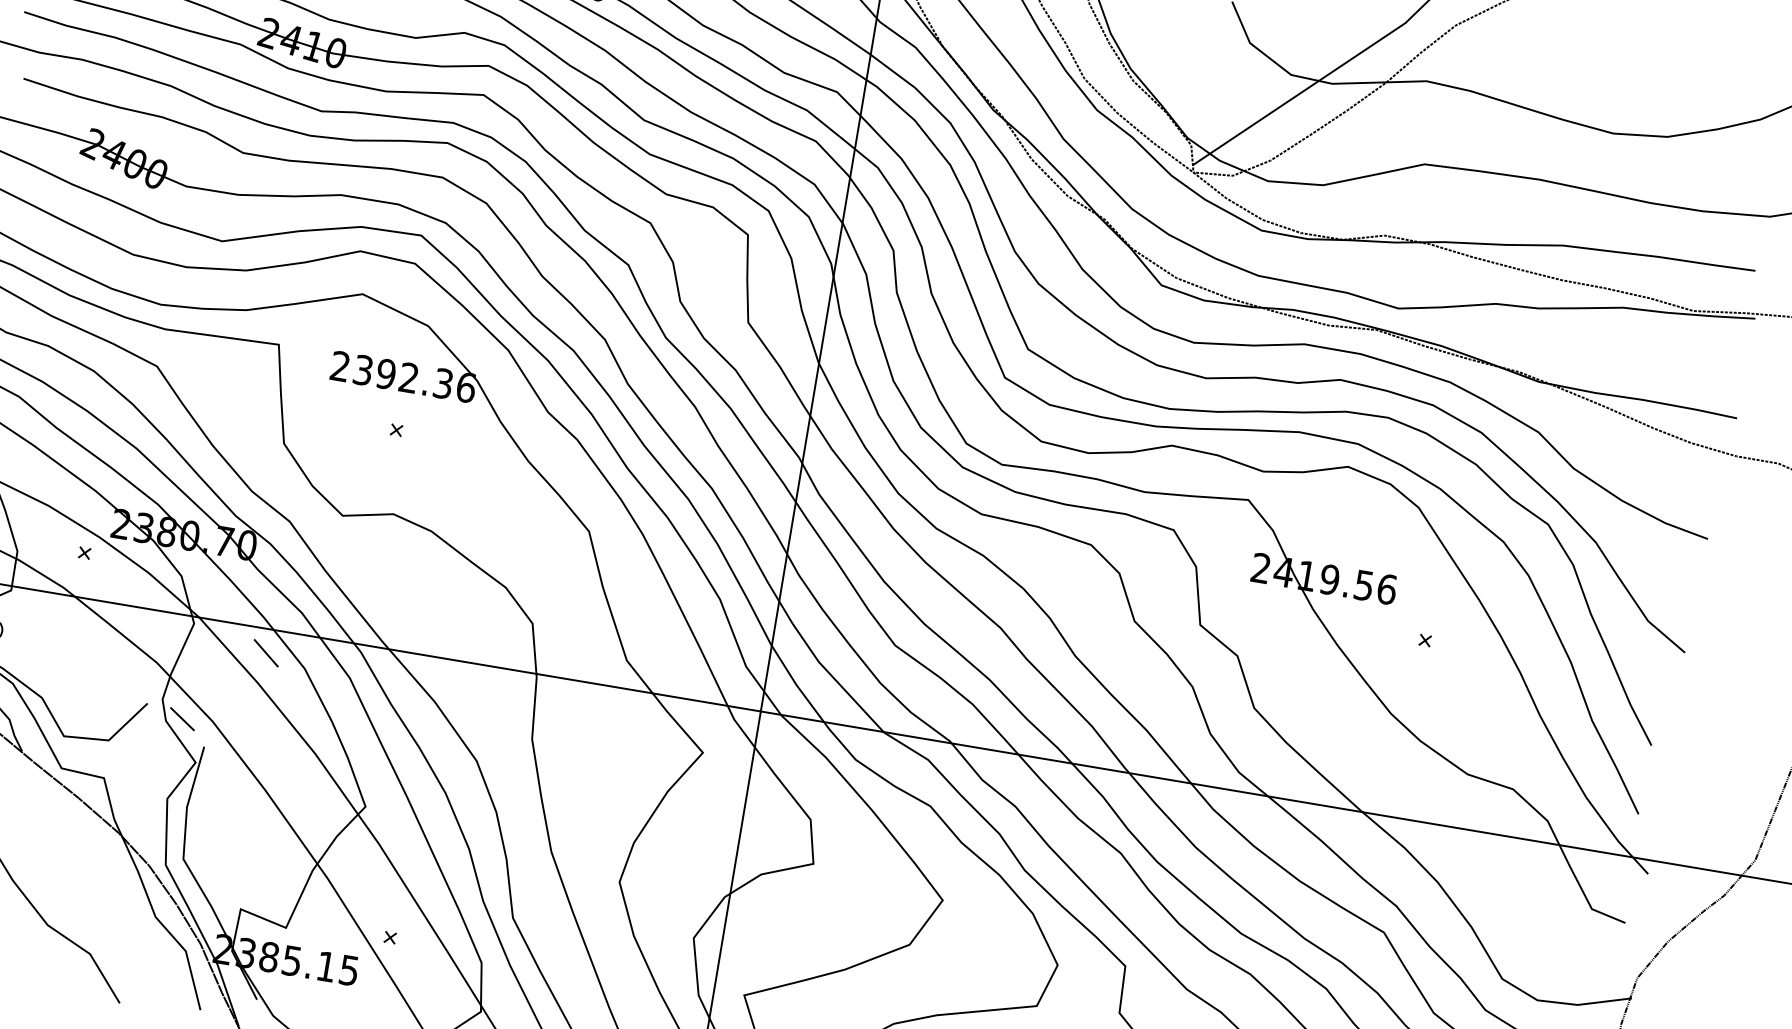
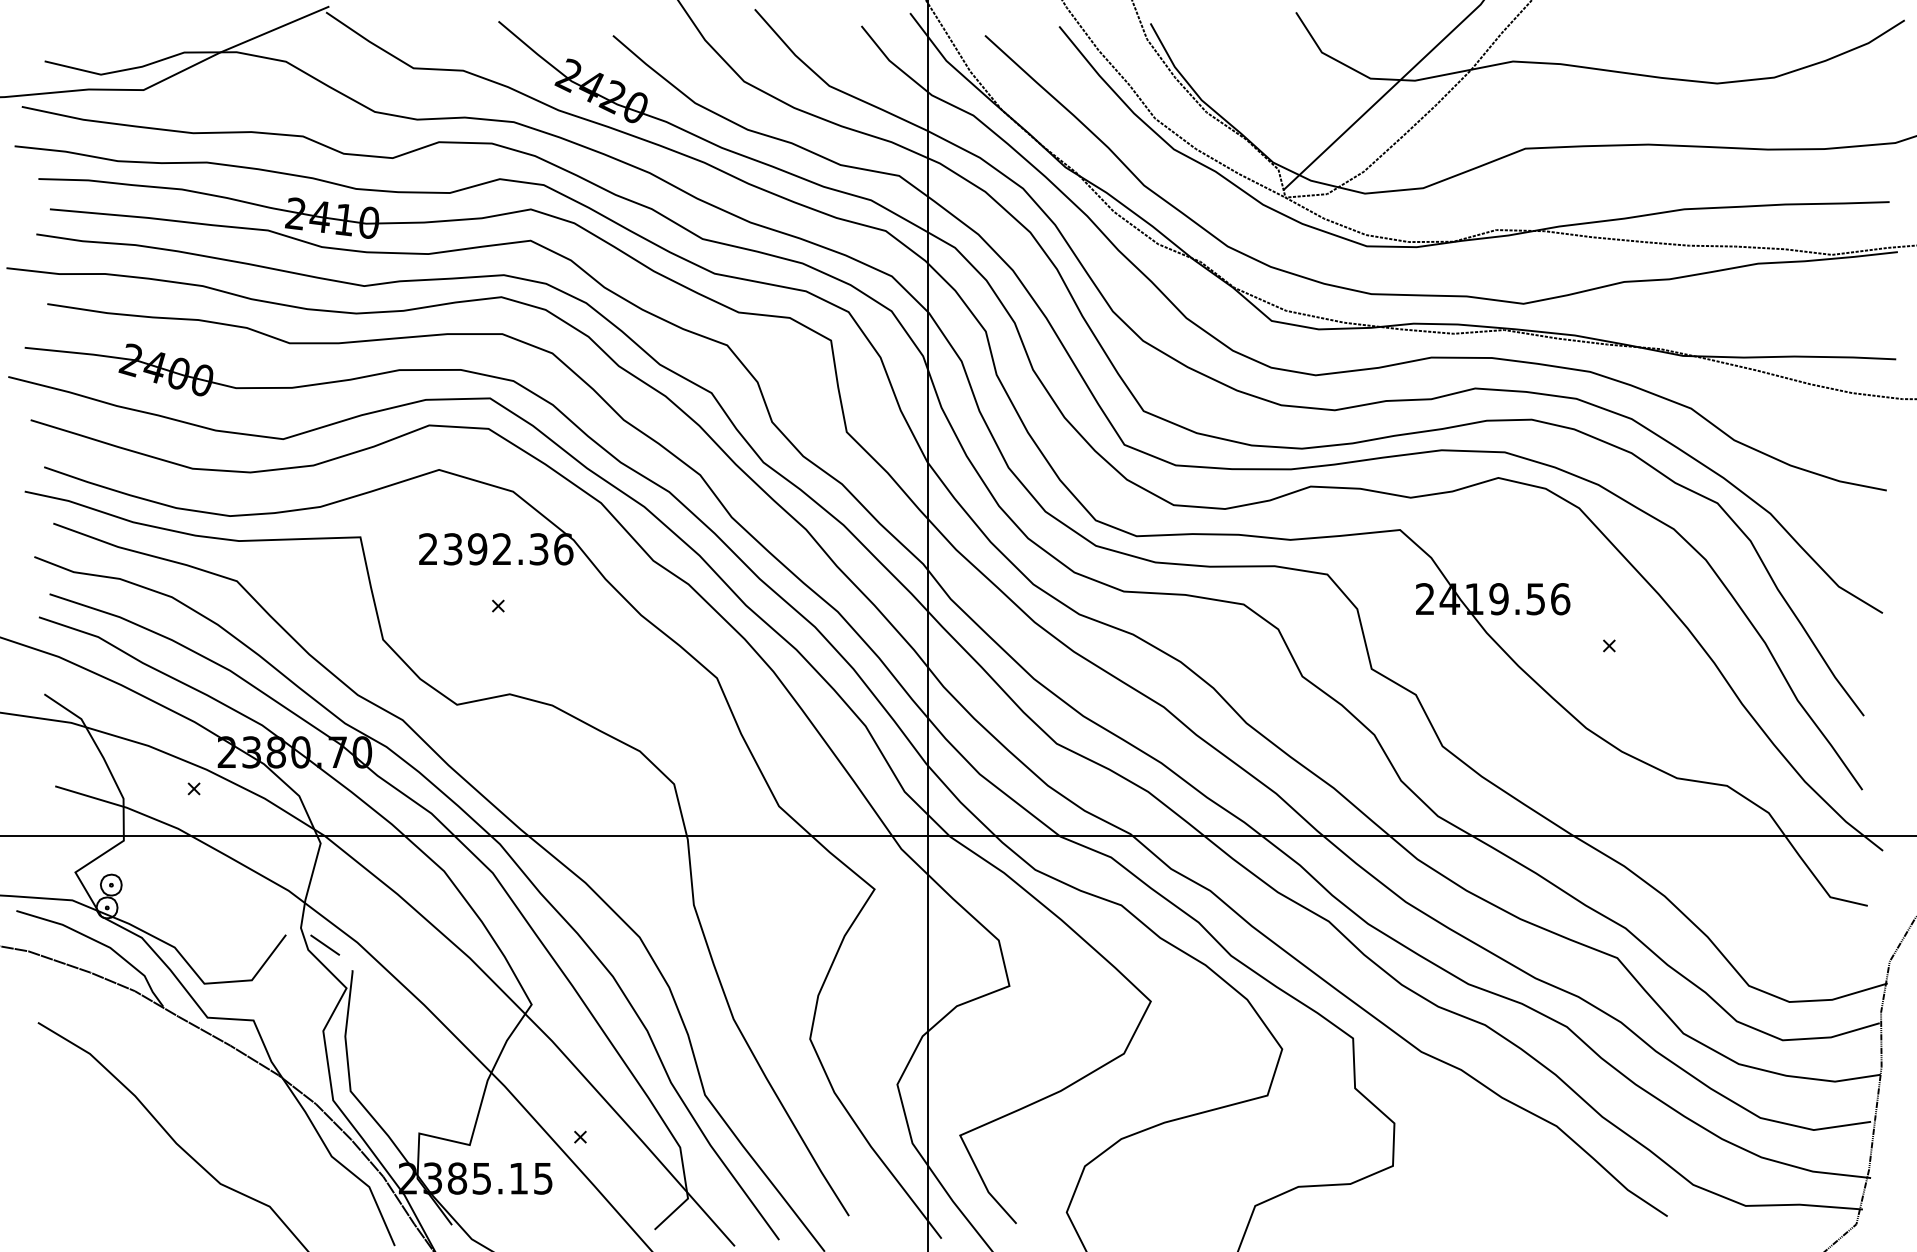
line: (265, 652) -> (400, 861), removed

